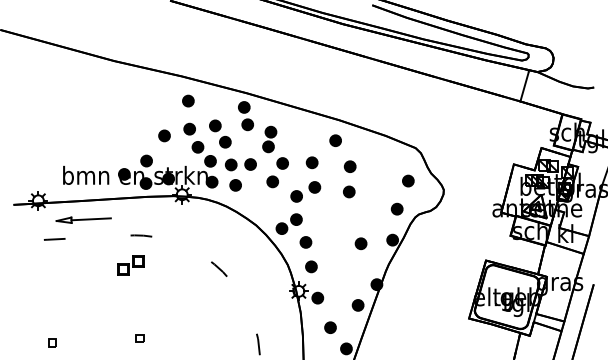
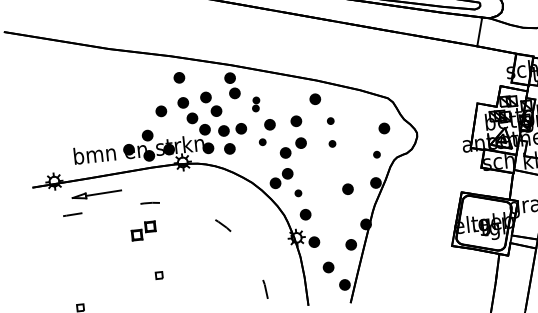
part: (269, 139) -> (255, 104), size x0.6
part: (349, 166) -> (330, 121), size x0.6
part: (272, 181) -> (262, 141), size x0.6
part: (349, 191) -> (332, 143), size x0.6
part: (396, 208) -> (376, 154), size x0.6
part: (305, 242) -> (298, 193), size x0.6
part: (139, 338) -> (158, 275), moved

